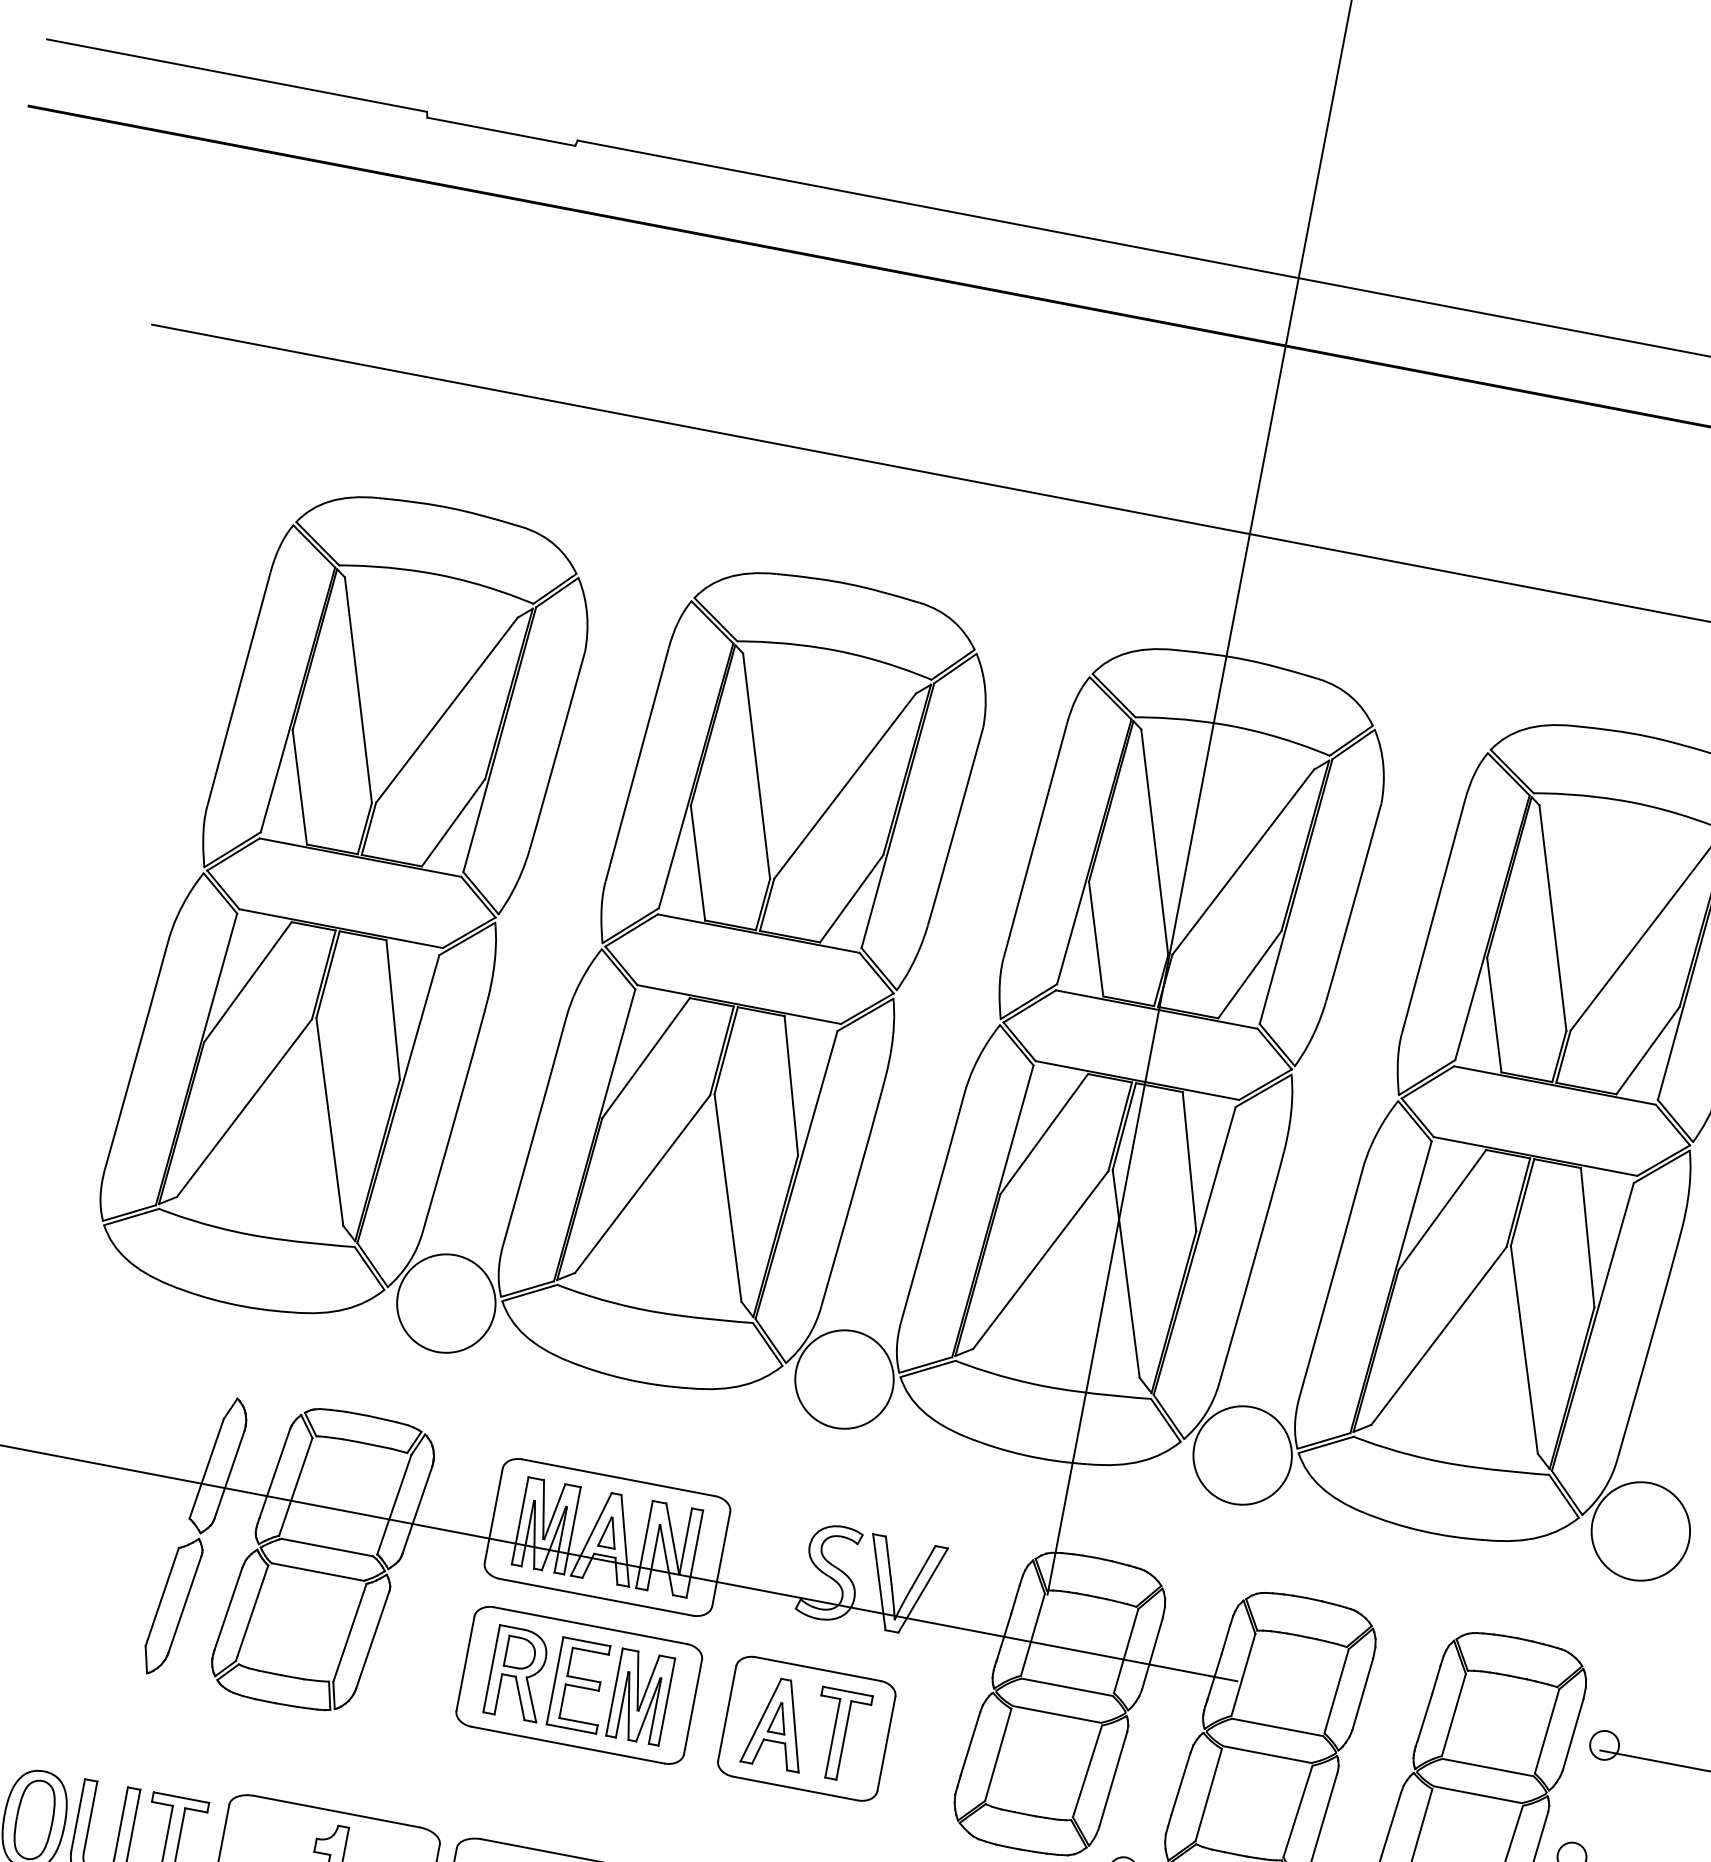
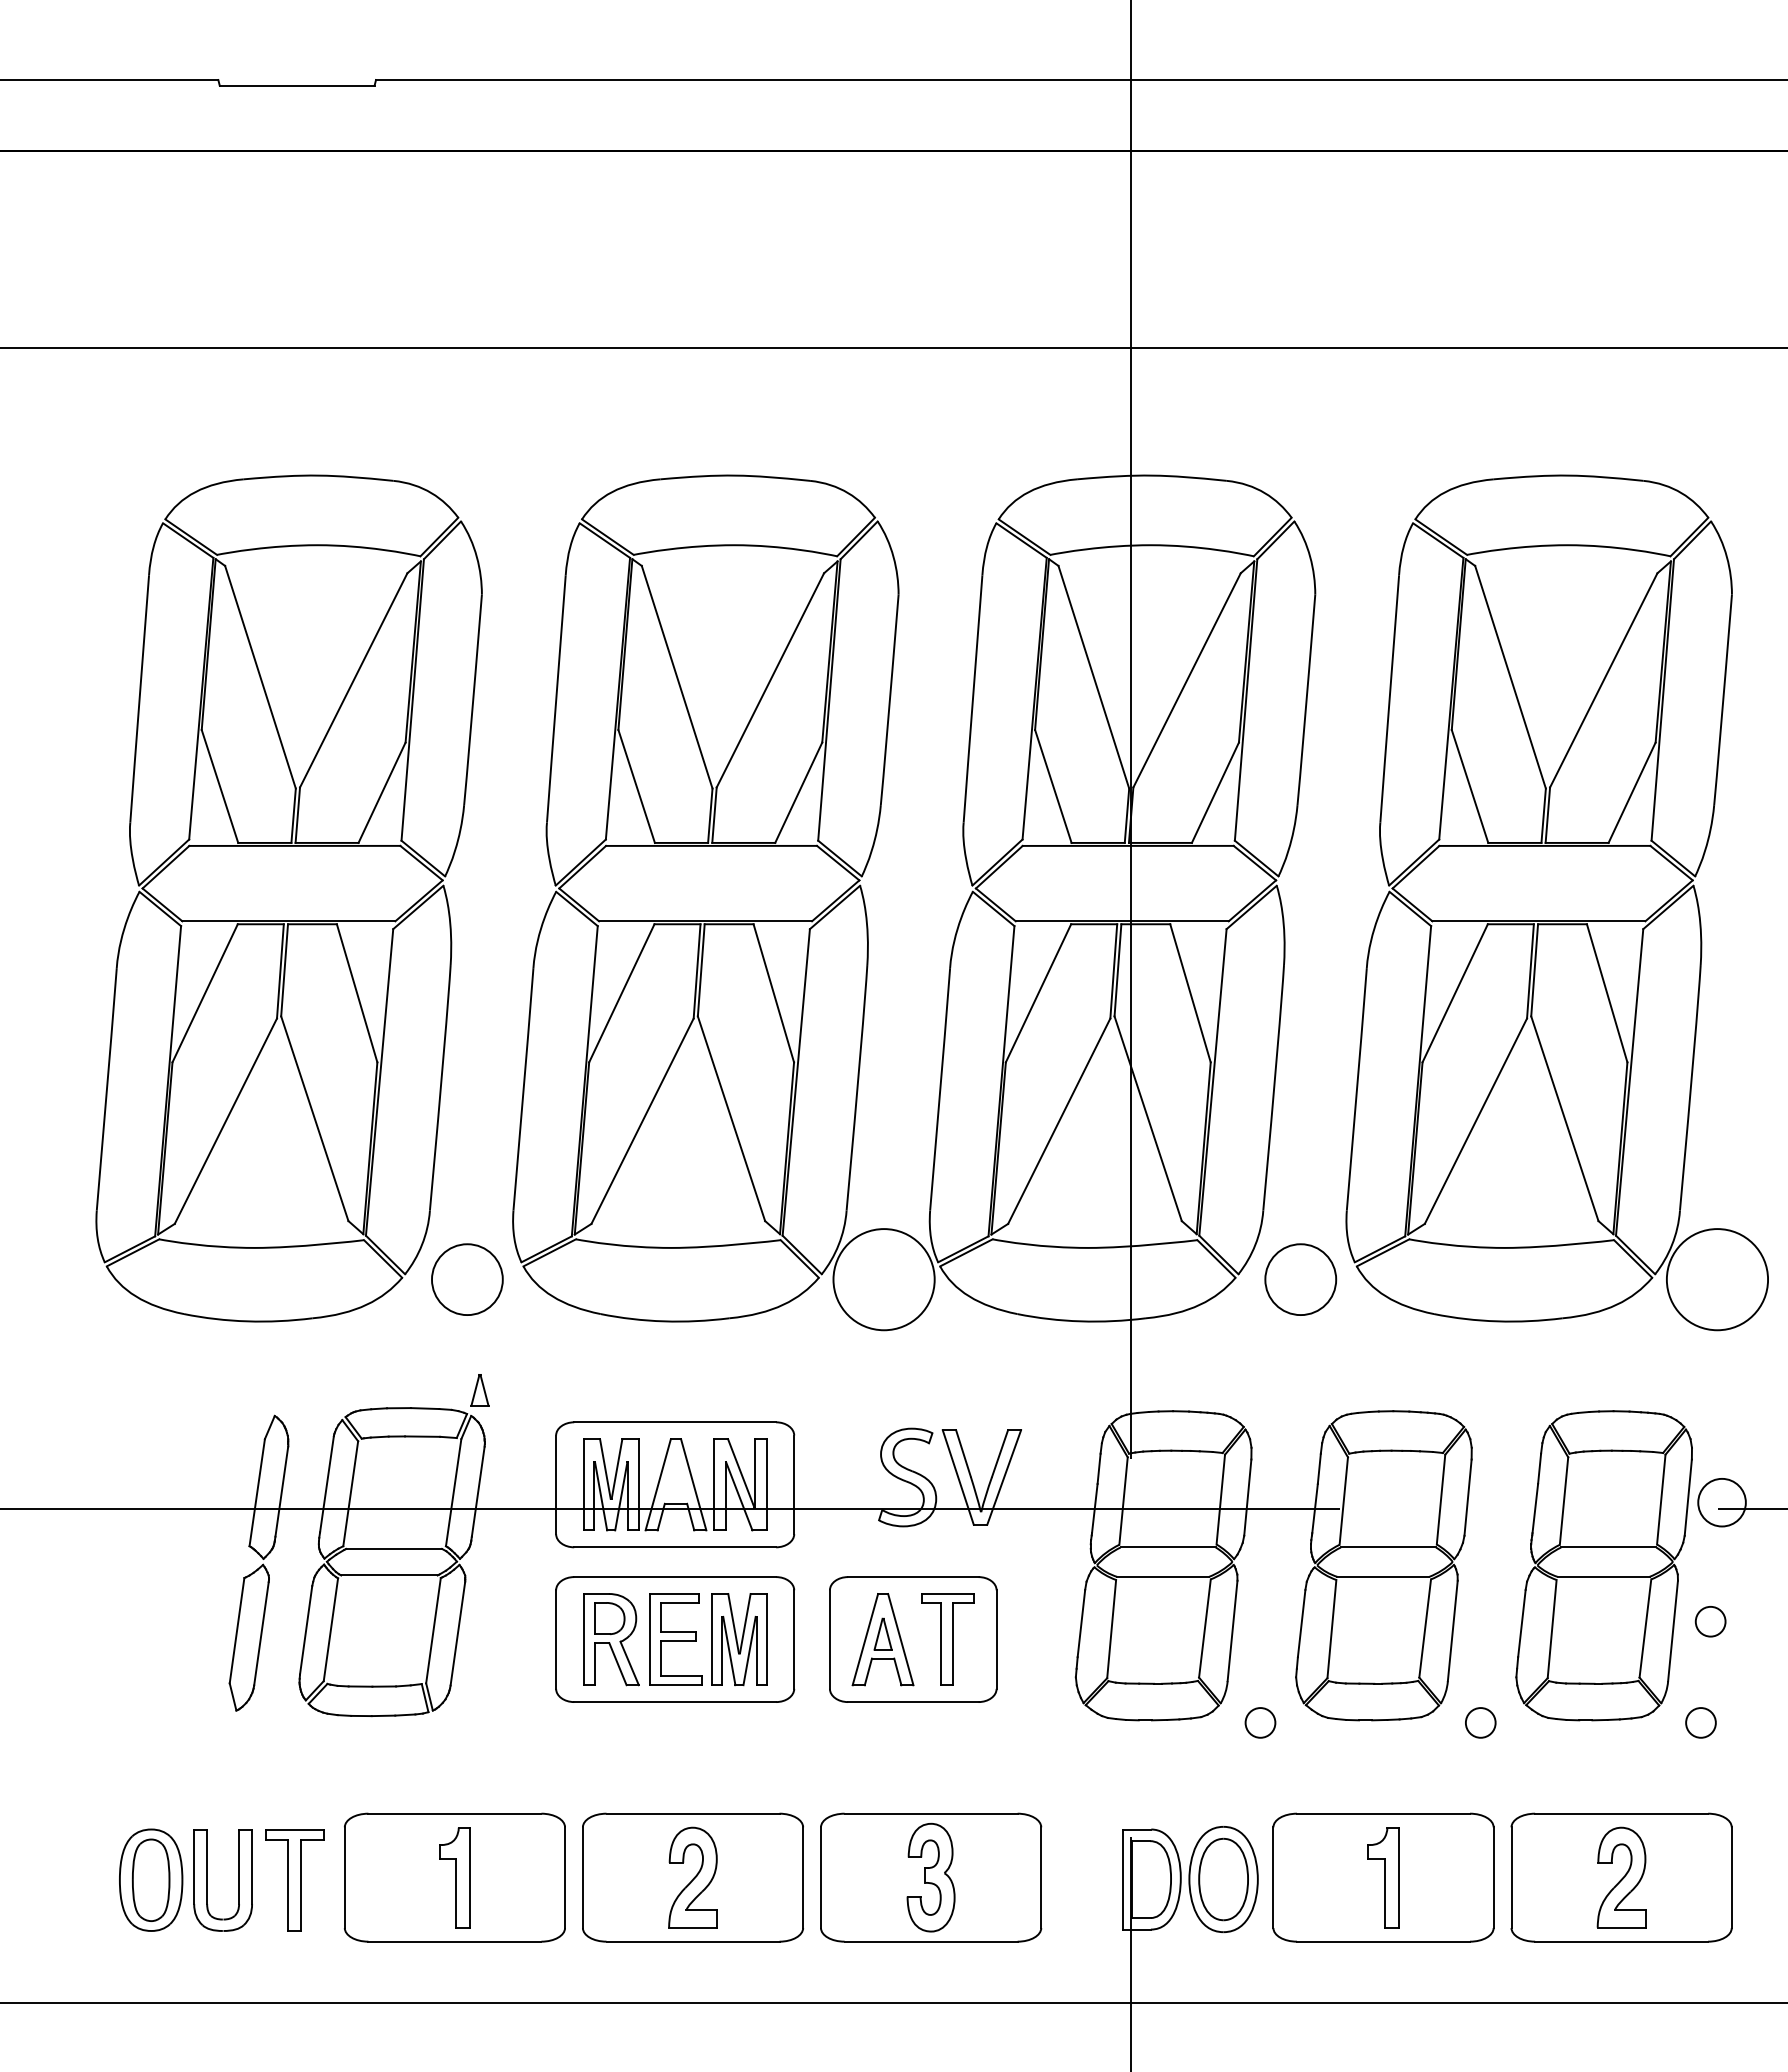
circle: (446, 1303) -> (467, 1279), size x0.7
circle: (1242, 1455) -> (1300, 1279), size x0.7
part: (608, 1532) -> (479, 1390), moved
circle: (1604, 1745) -> (1721, 1502), size x1.6

